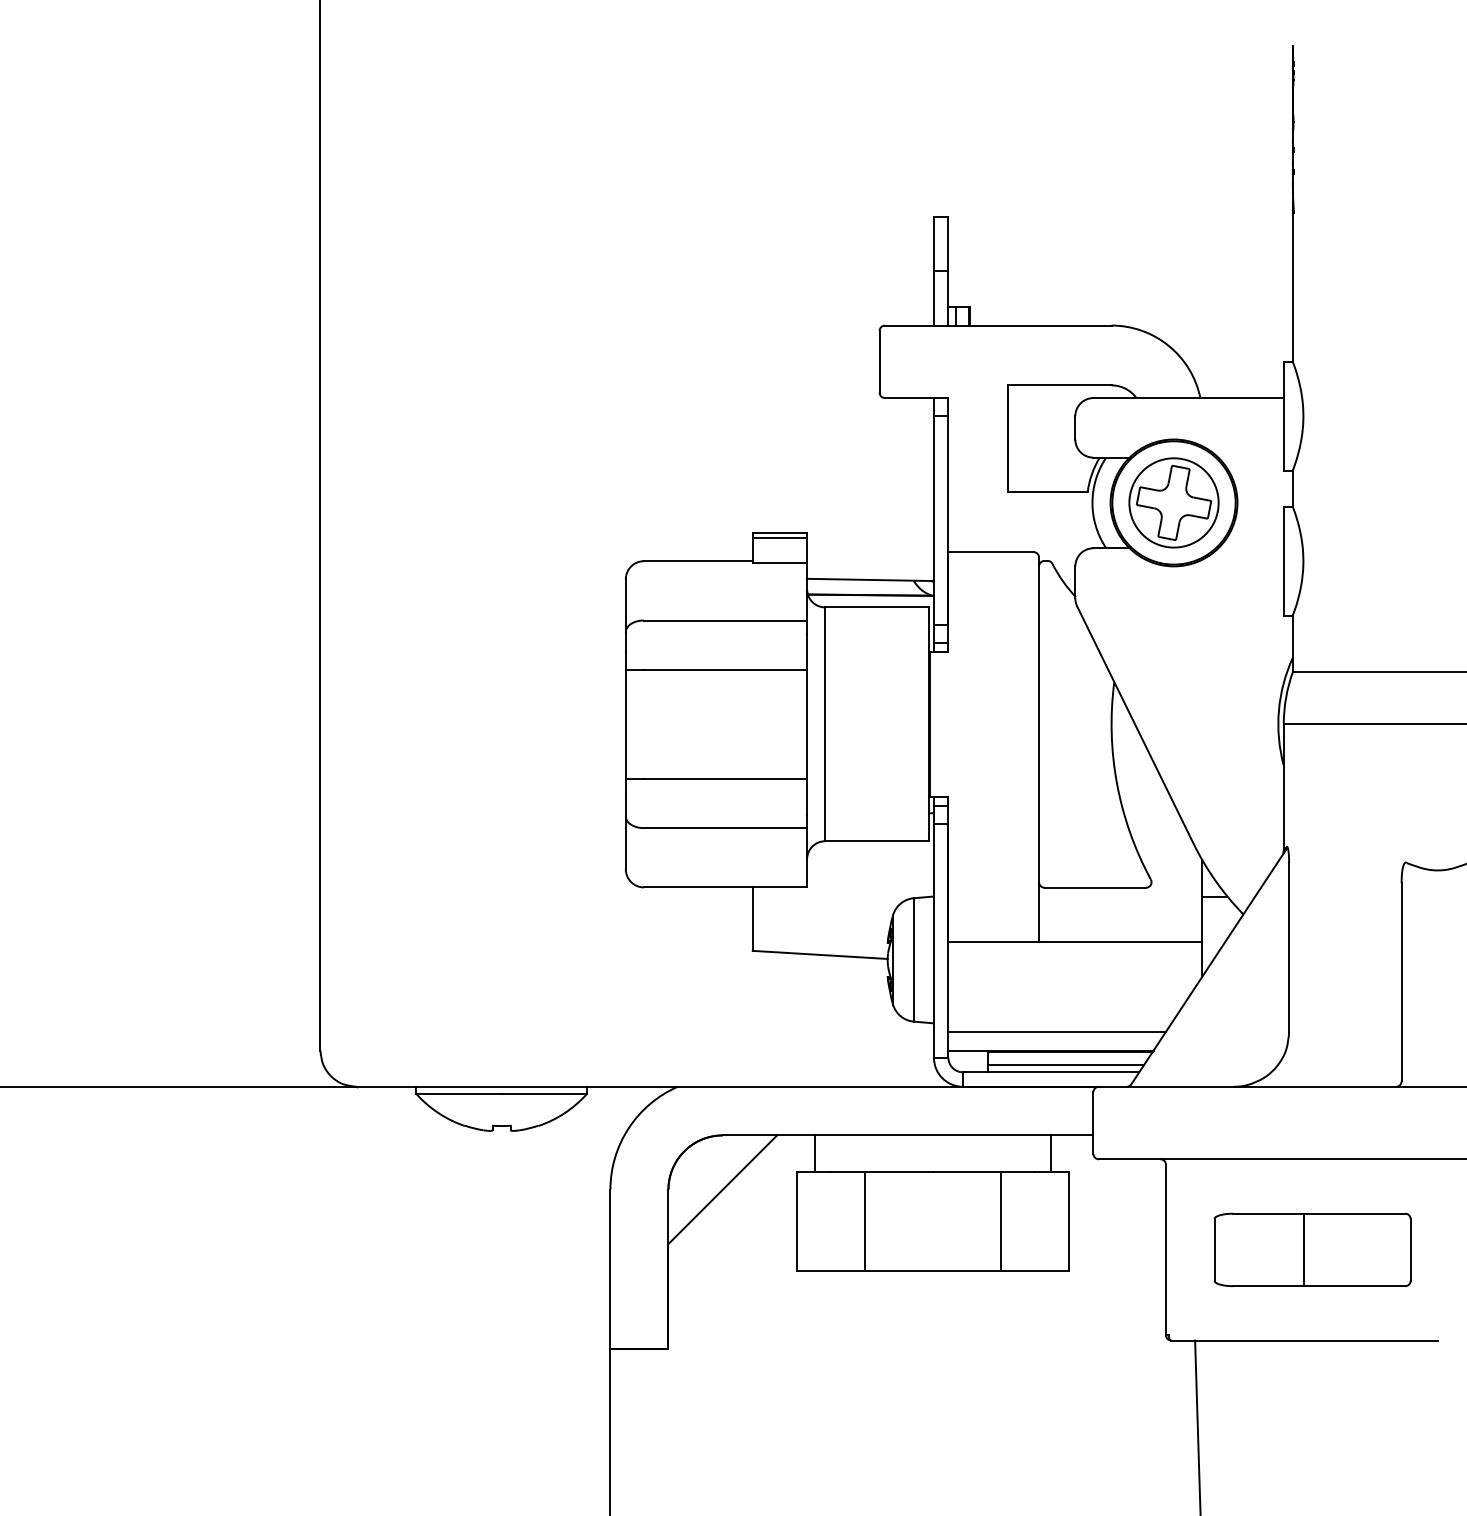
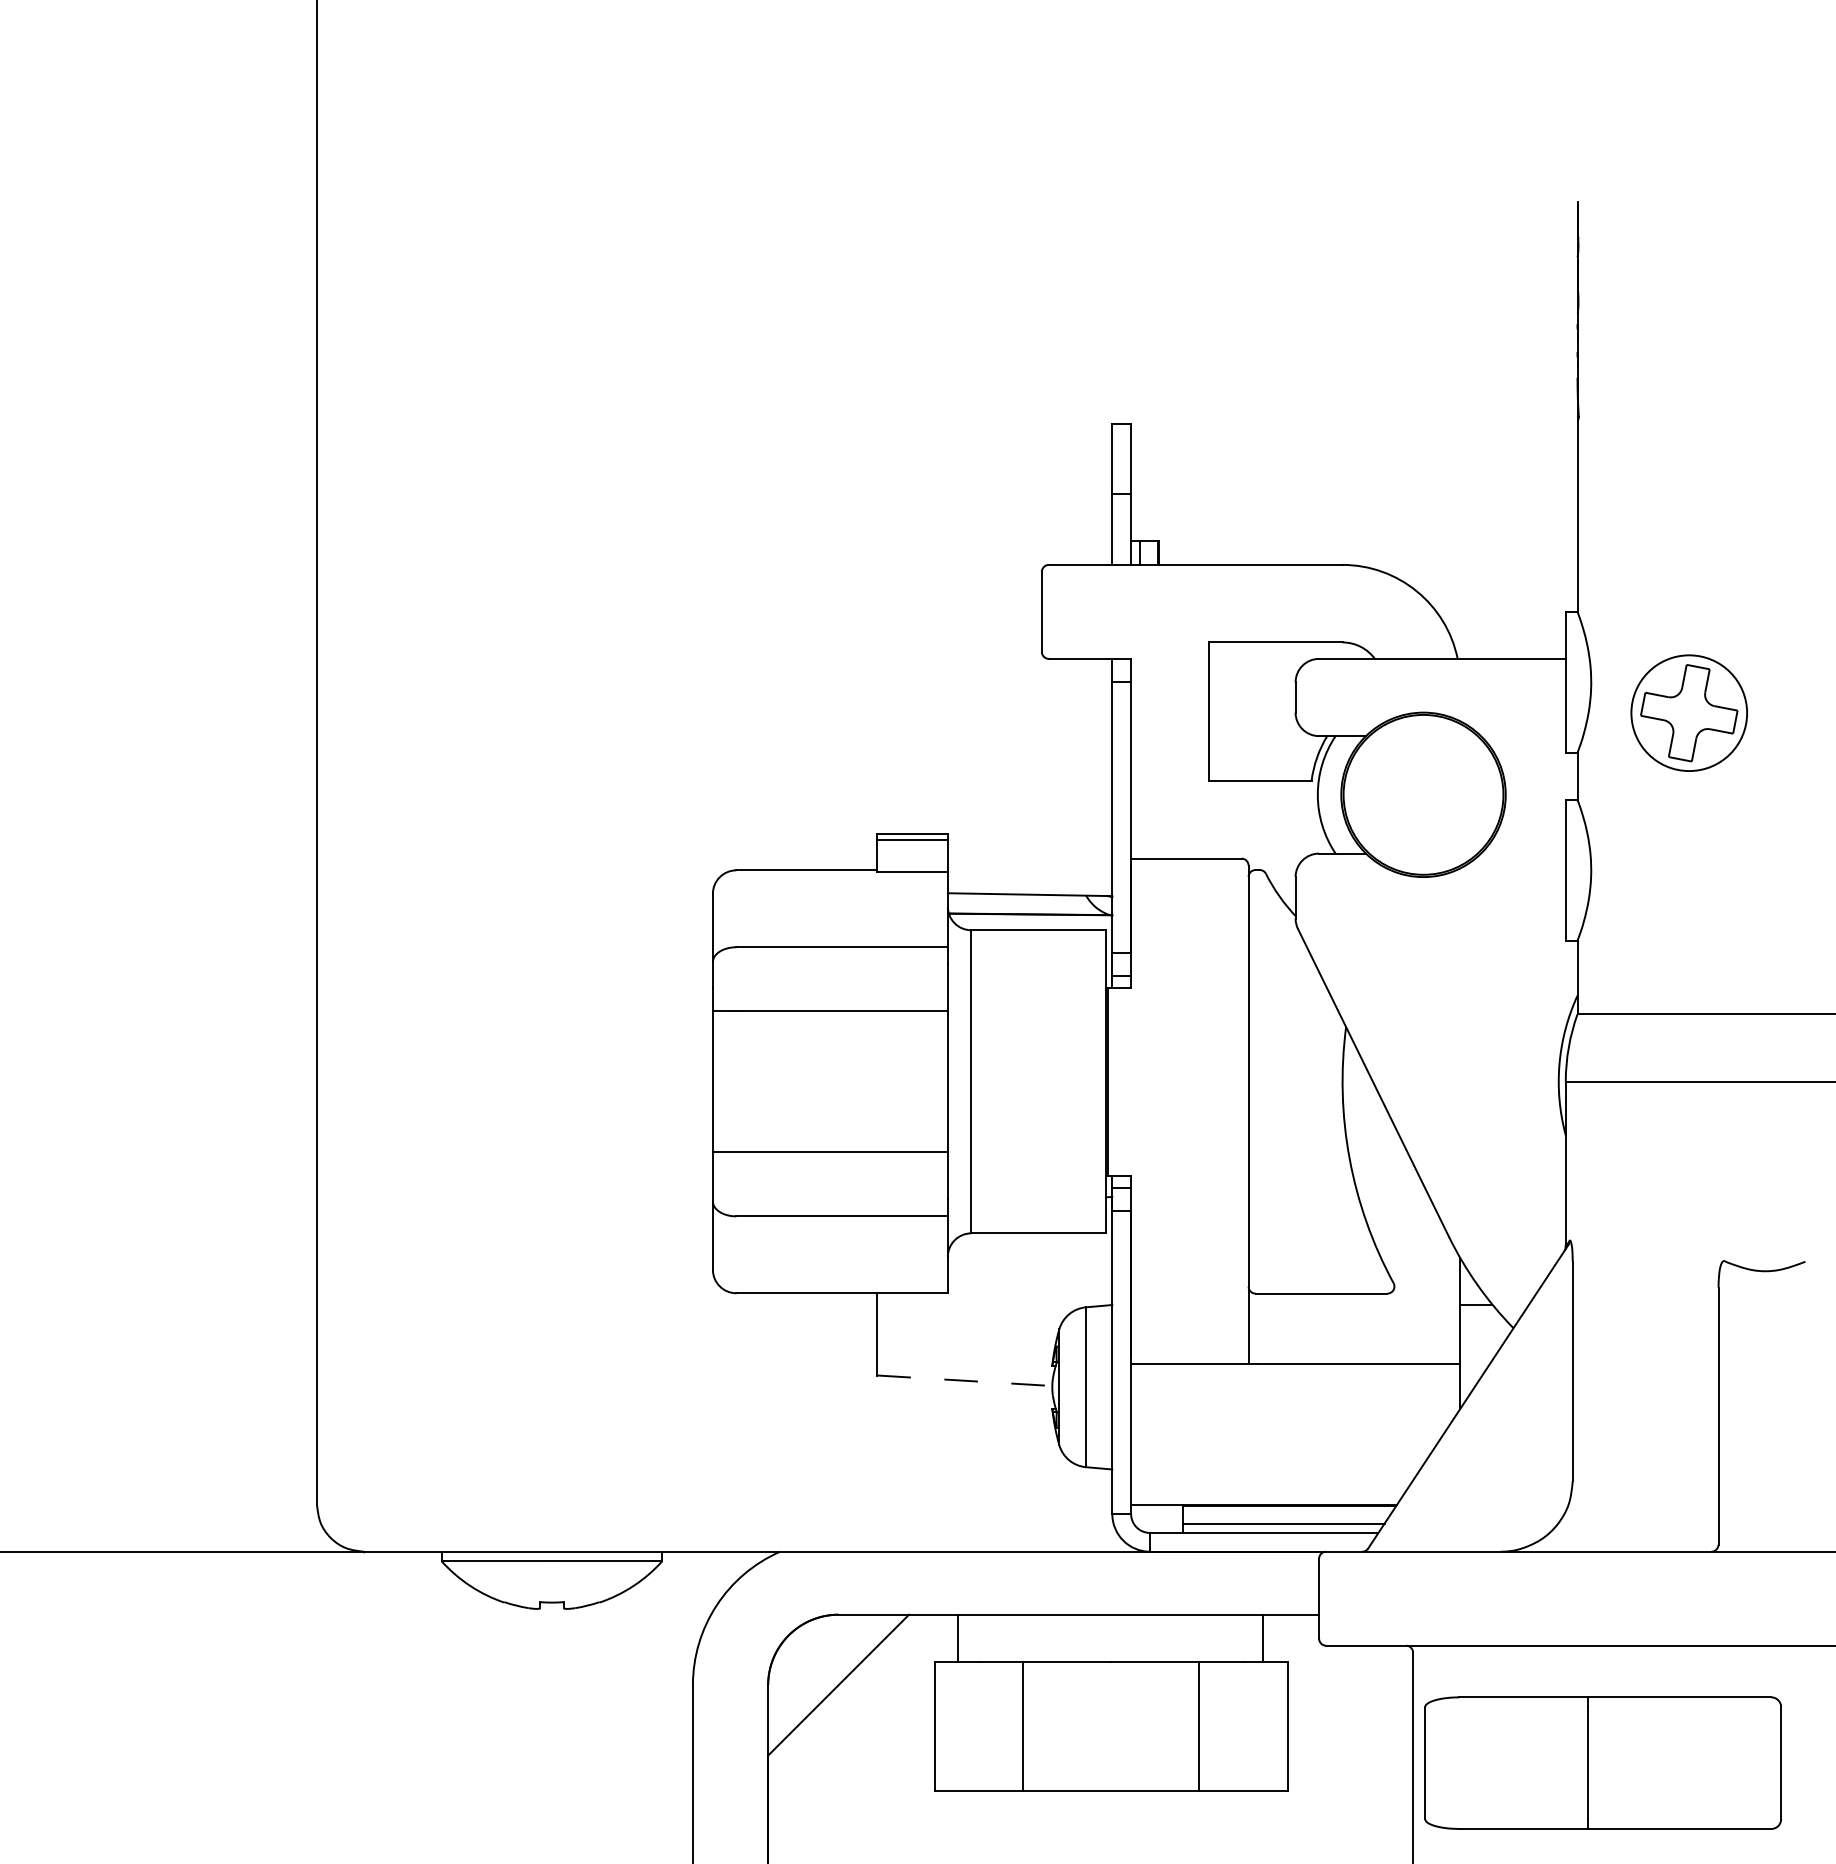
part: (1173, 502) -> (1688, 712), moved
line: (820, 954) -> (965, 1380), solid -> dashed
line: (1056, 1032) -> (1271, 1481), removed
part: (1312, 1249) -> (1603, 1762), size x1.4

